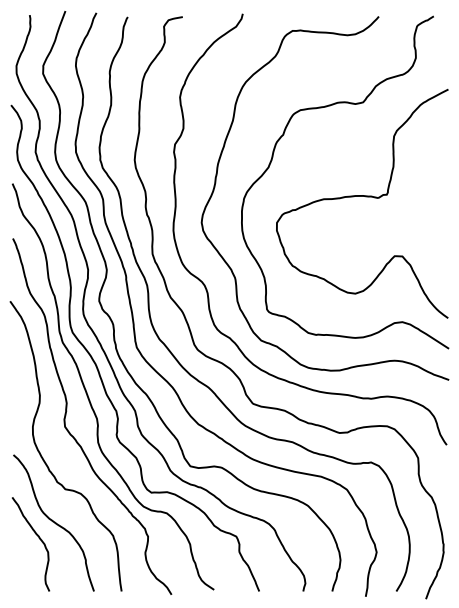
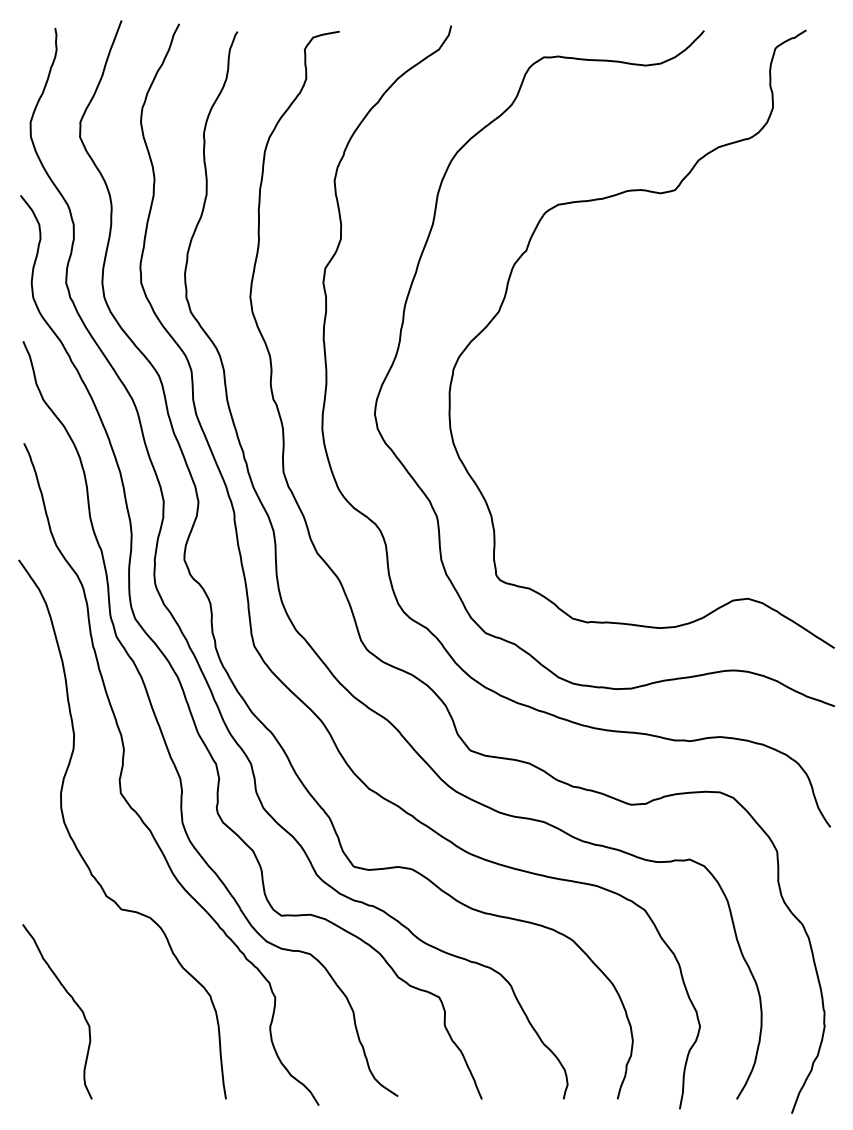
curve: (365, 197) -> (679, 367), removed
curve: (53, 522) -> (99, 971), removed

